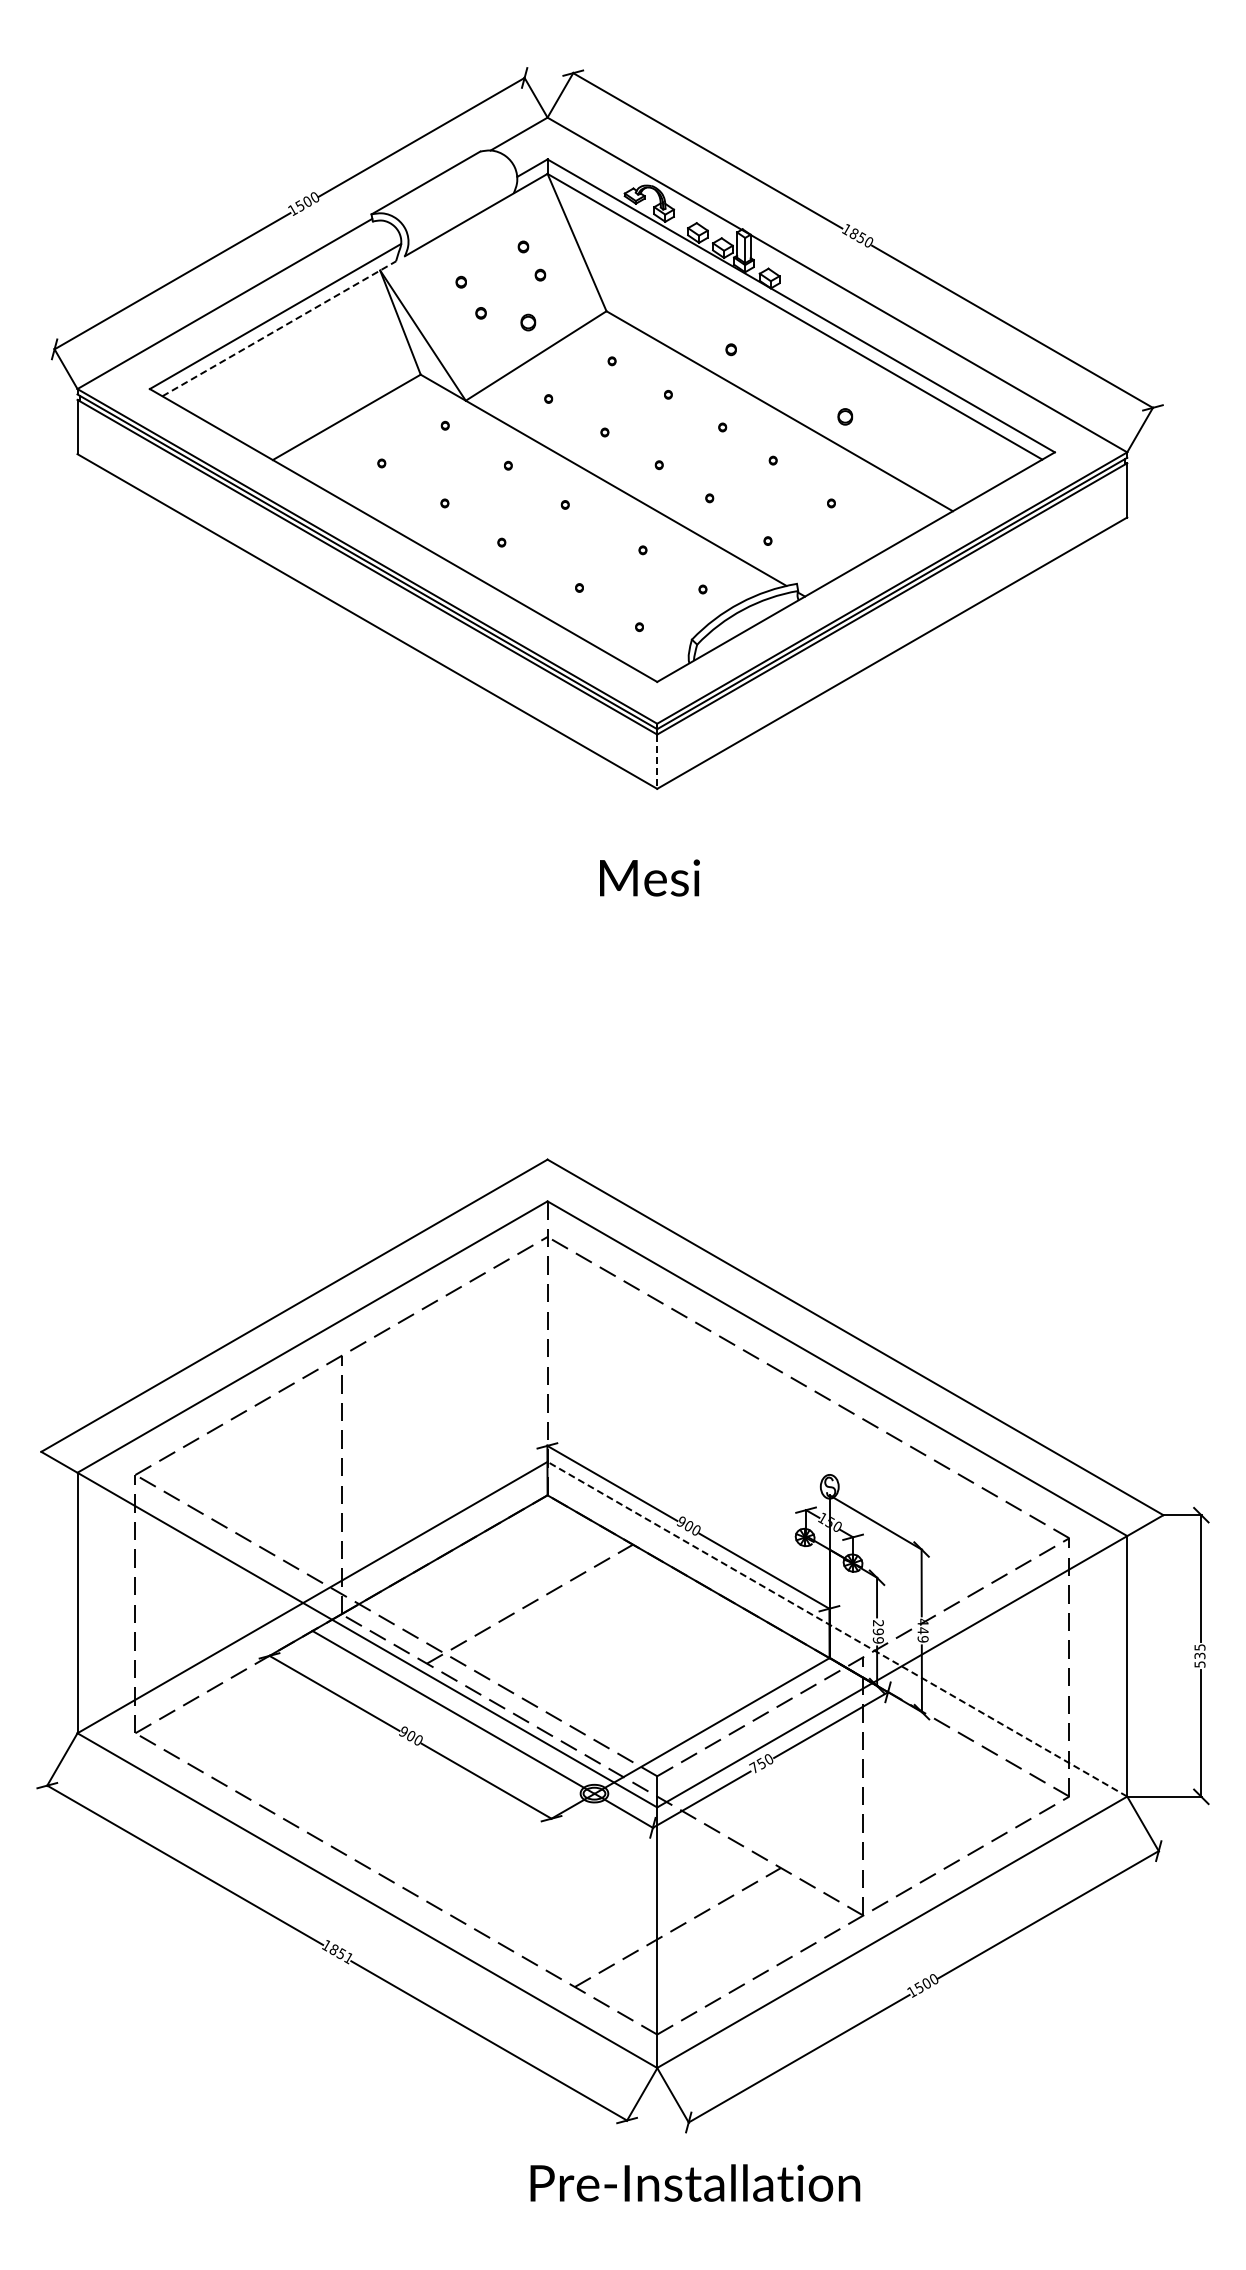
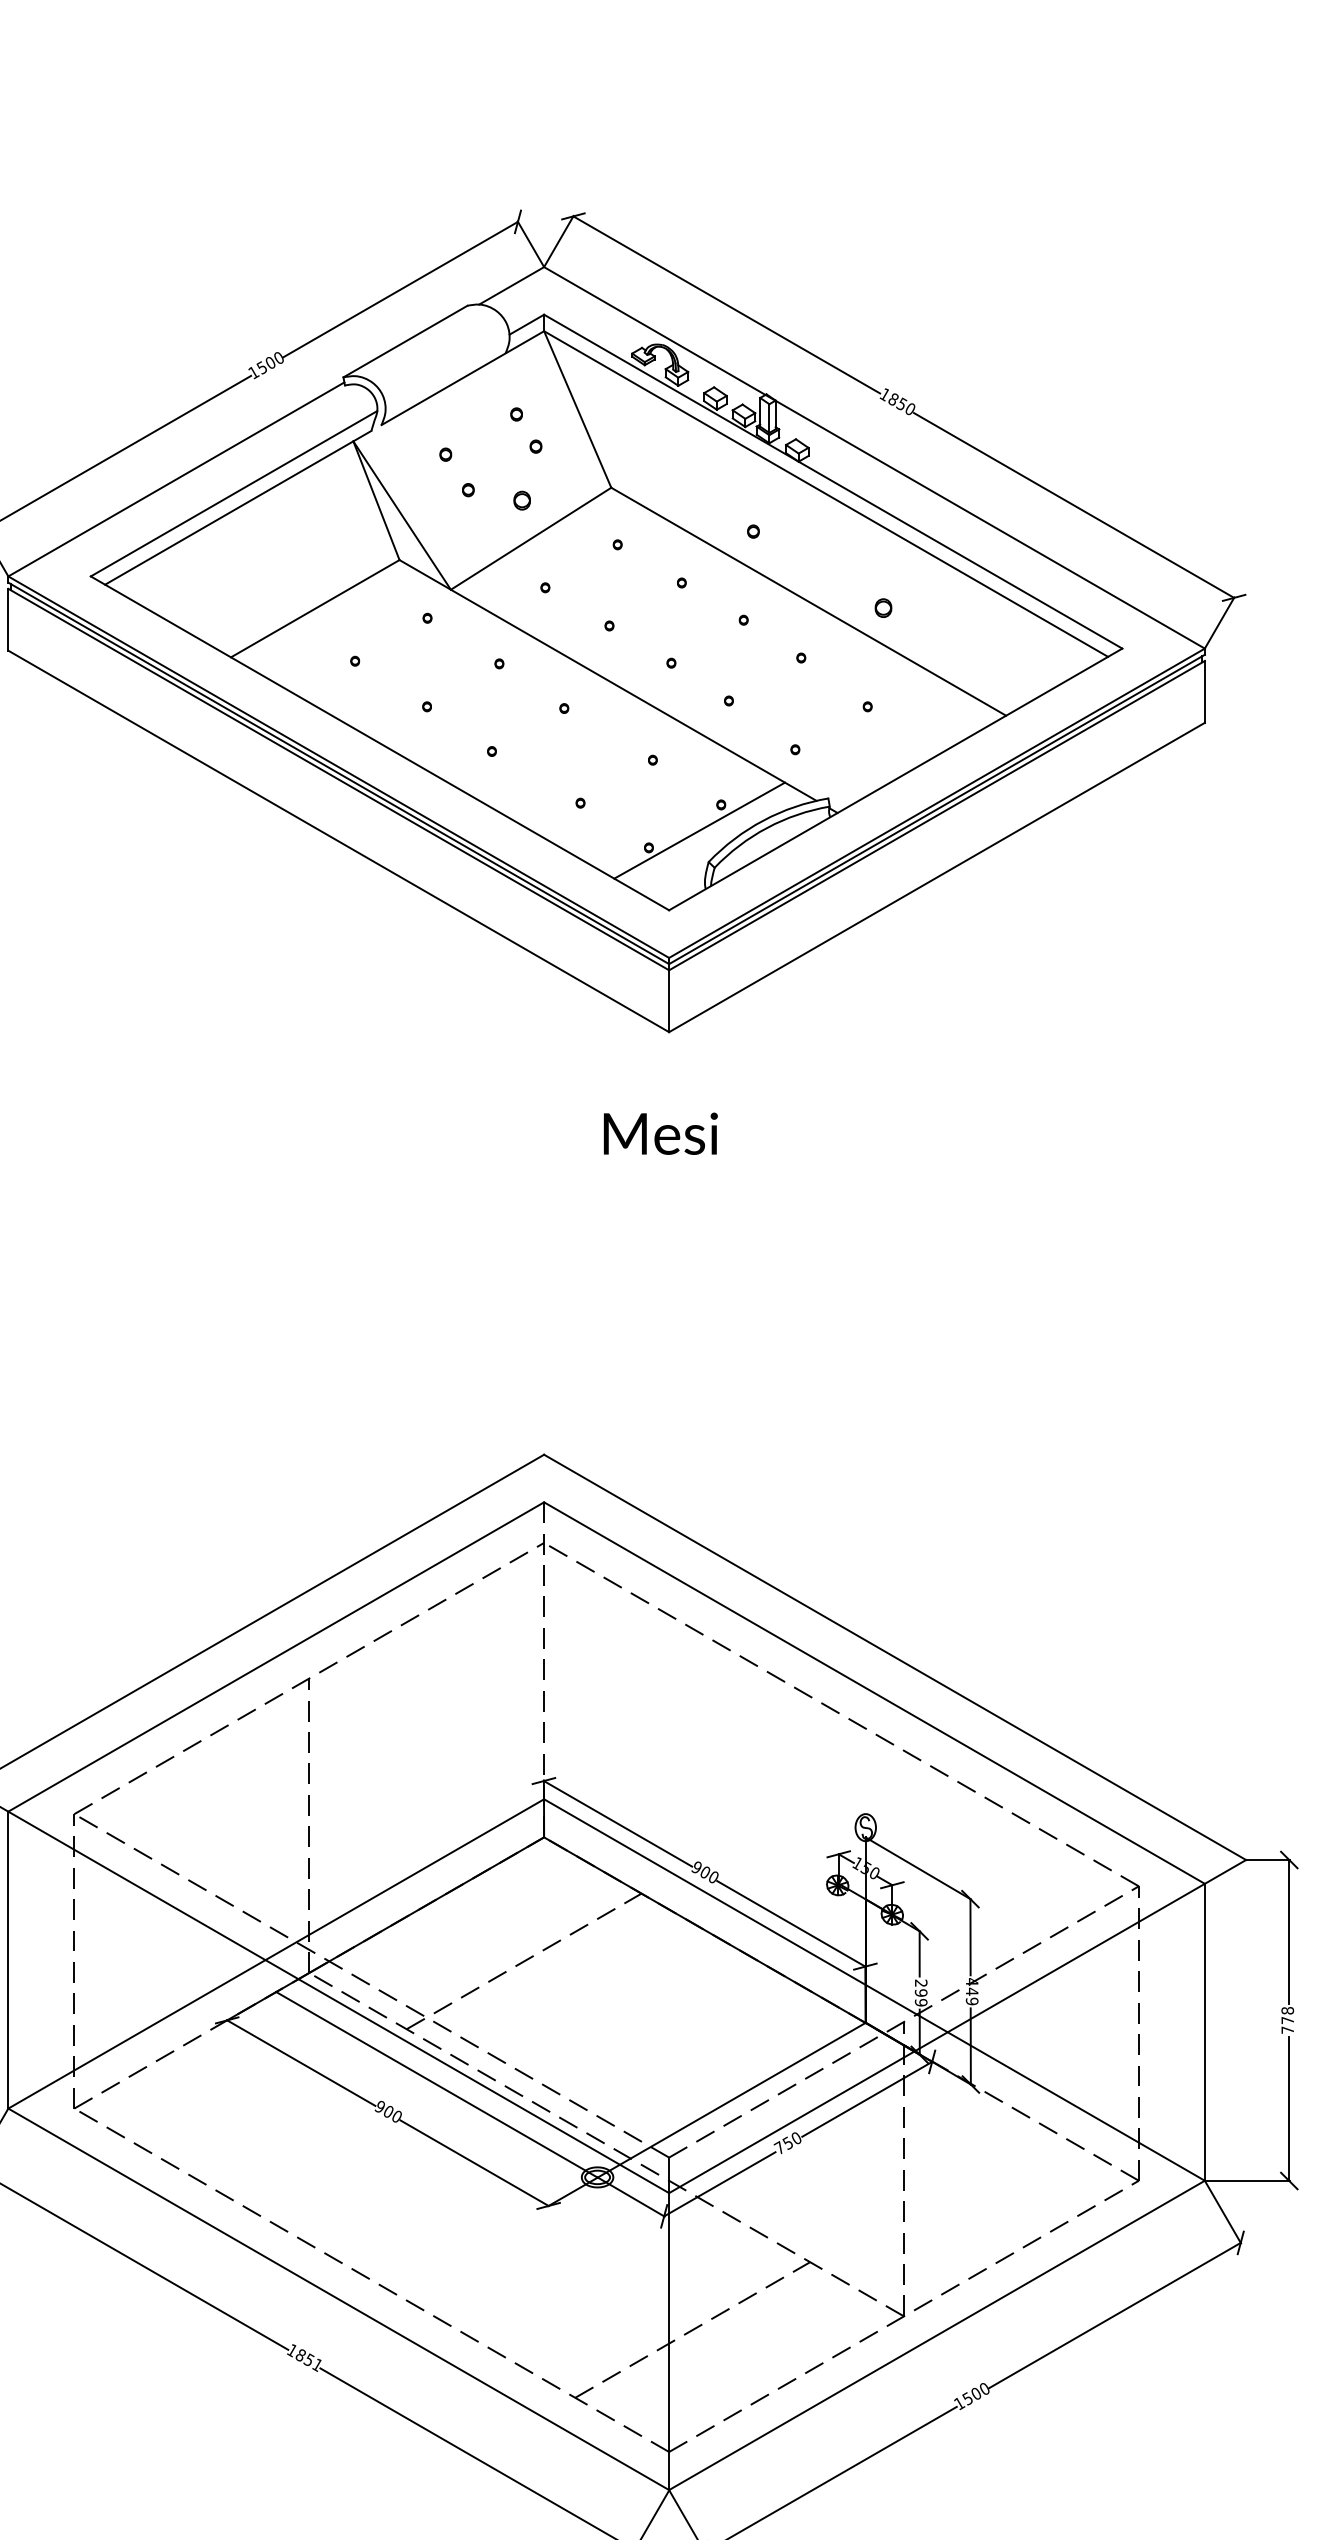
line: (279, 328) -> (238, 507), dashed -> solid
line: (683, 611) -> (699, 829), added
line: (657, 762) -> (669, 1002), dashed -> solid
line: (837, 1629) -> (874, 1990), dashed -> solid
text: (1199, 1655) -> (1287, 2019), 535 -> 778

